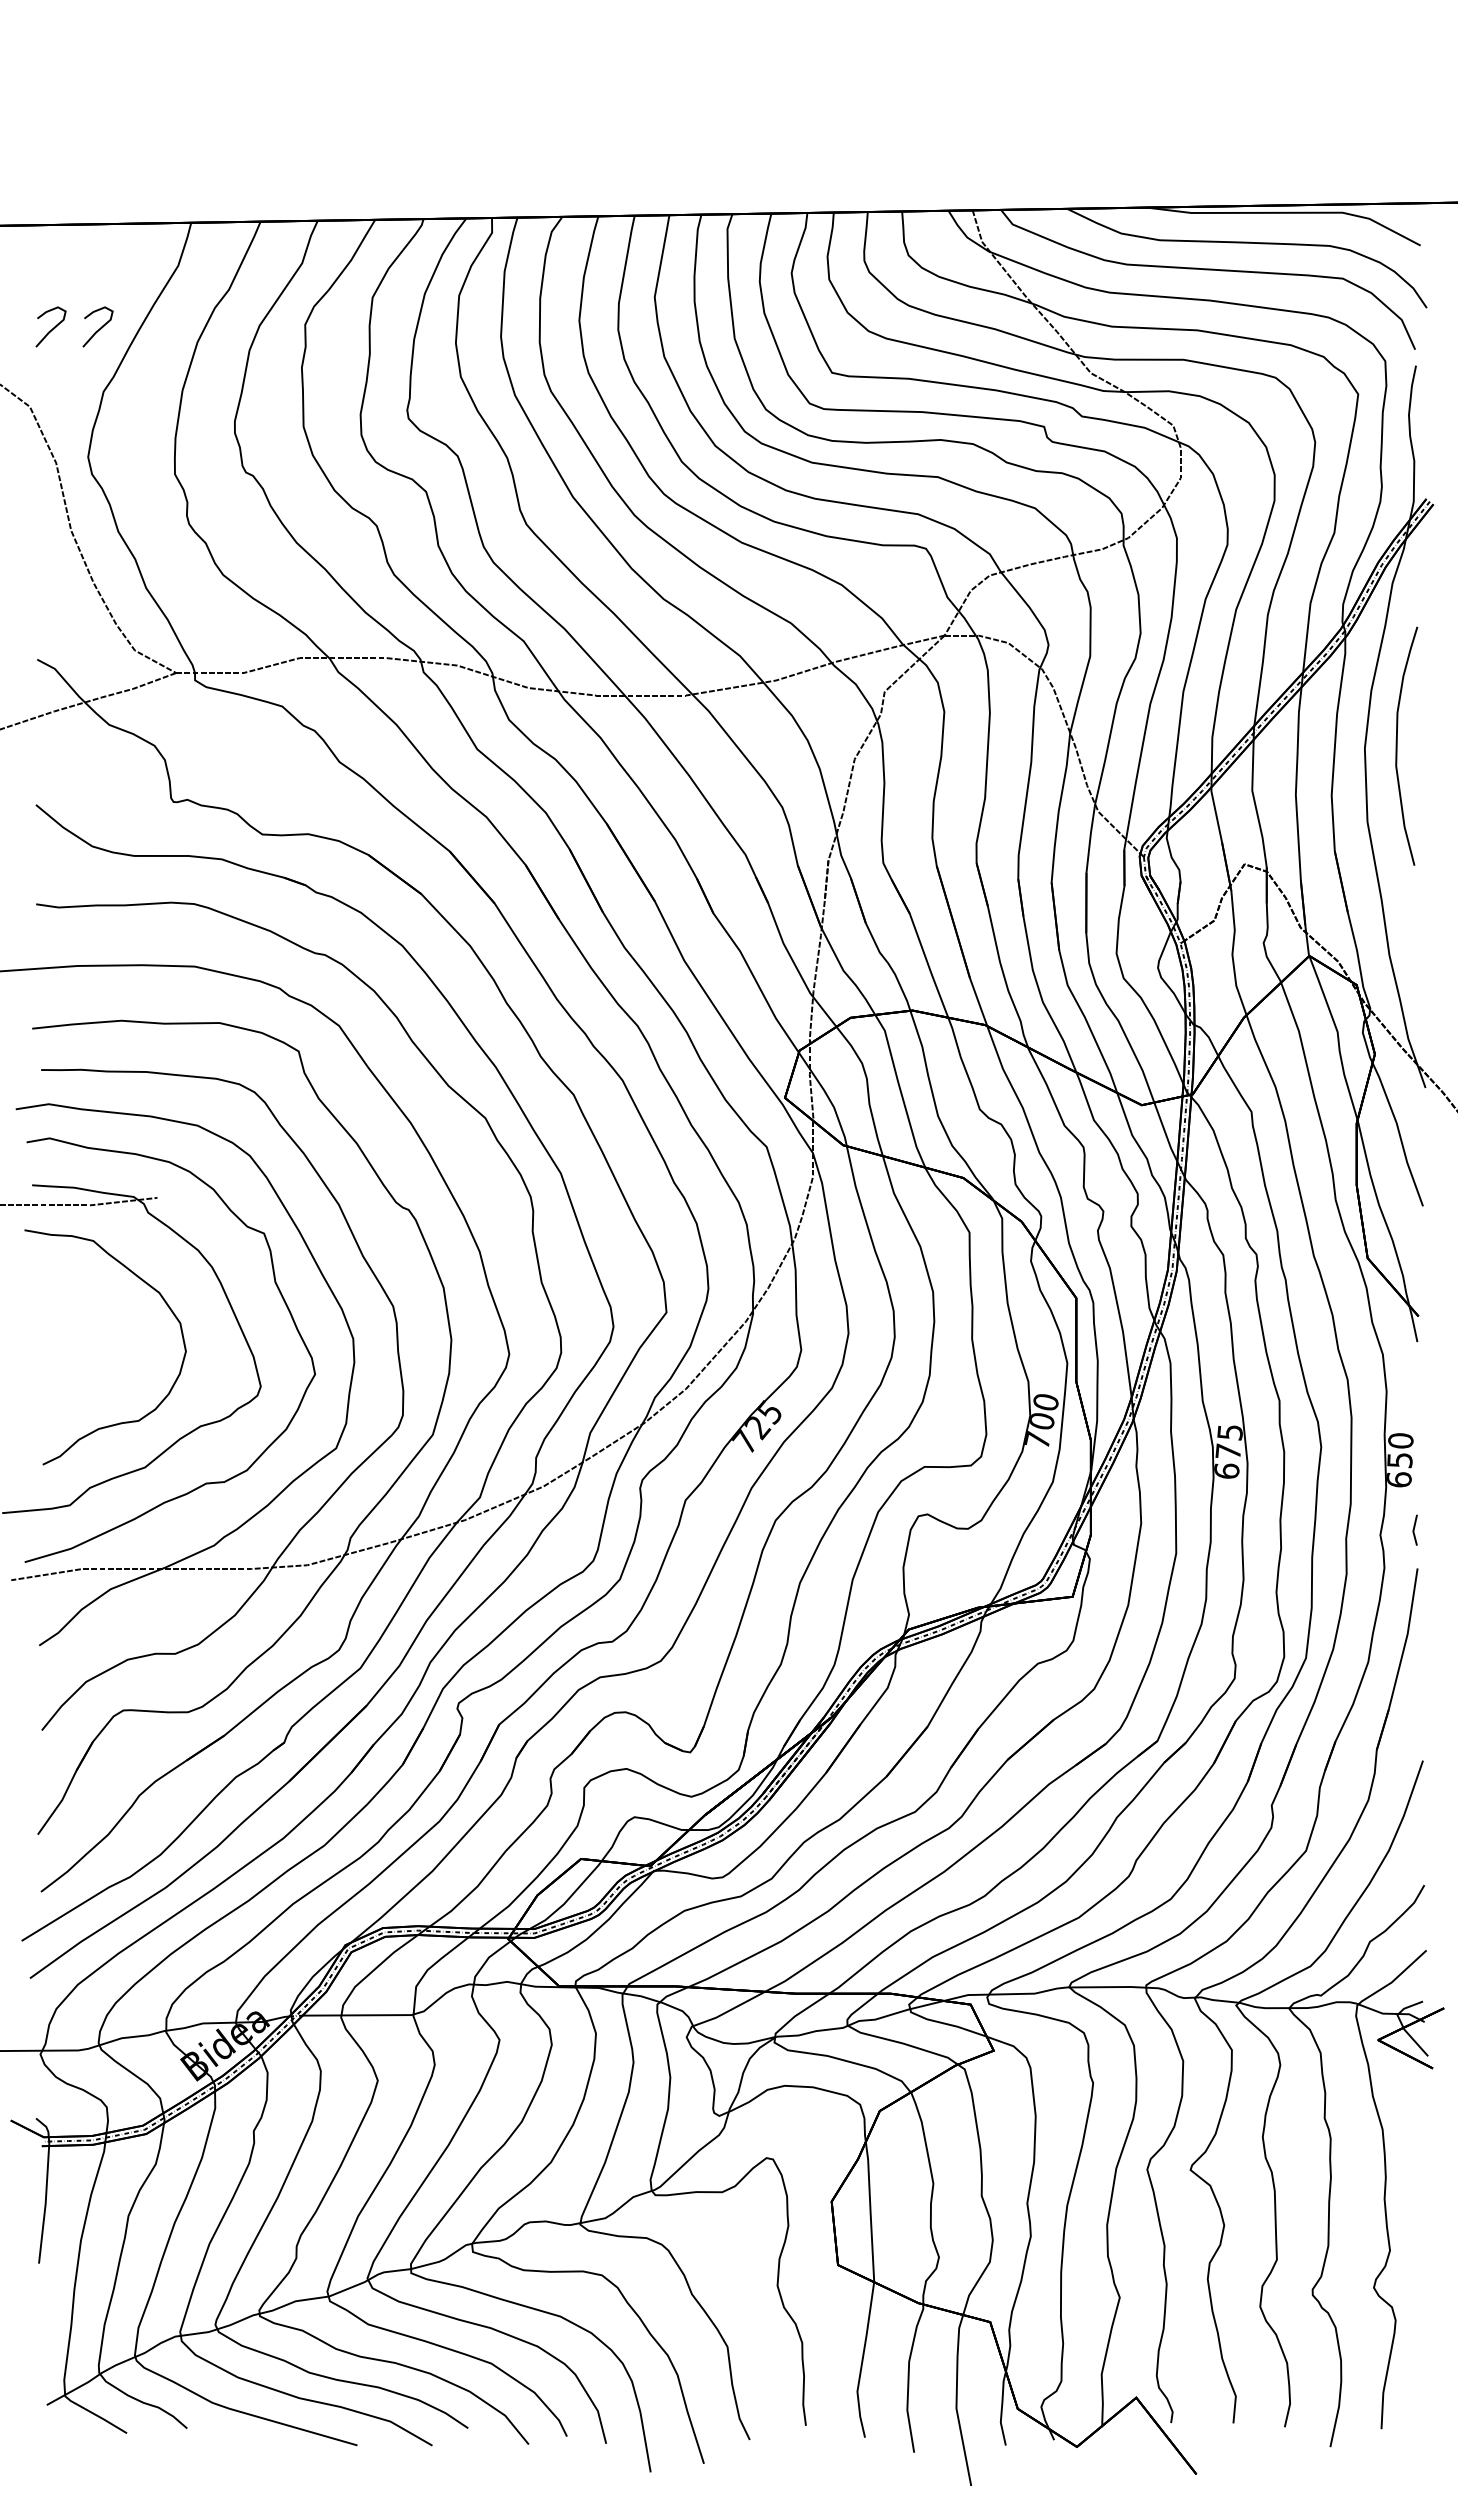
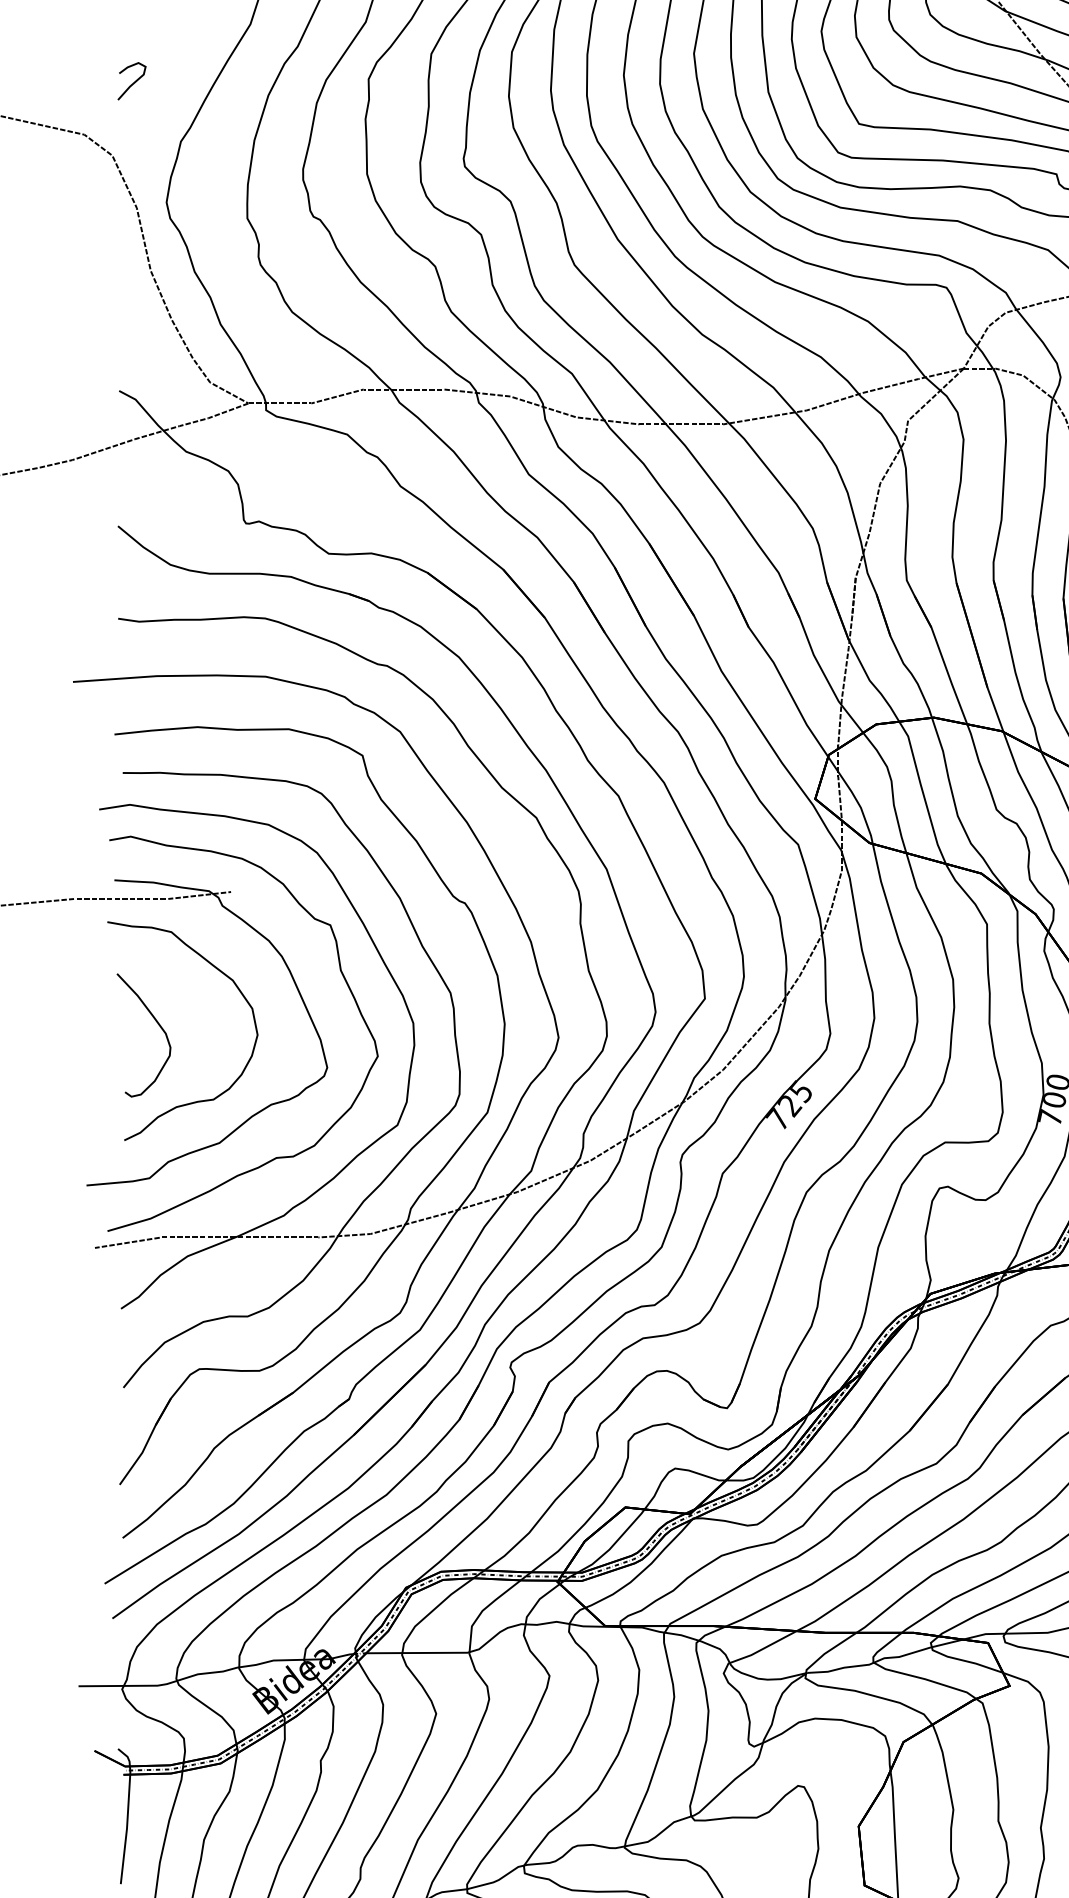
curve: (99, 328) -> (177, 82), removed
curve: (77, 1338) -> (156, 1022), added

